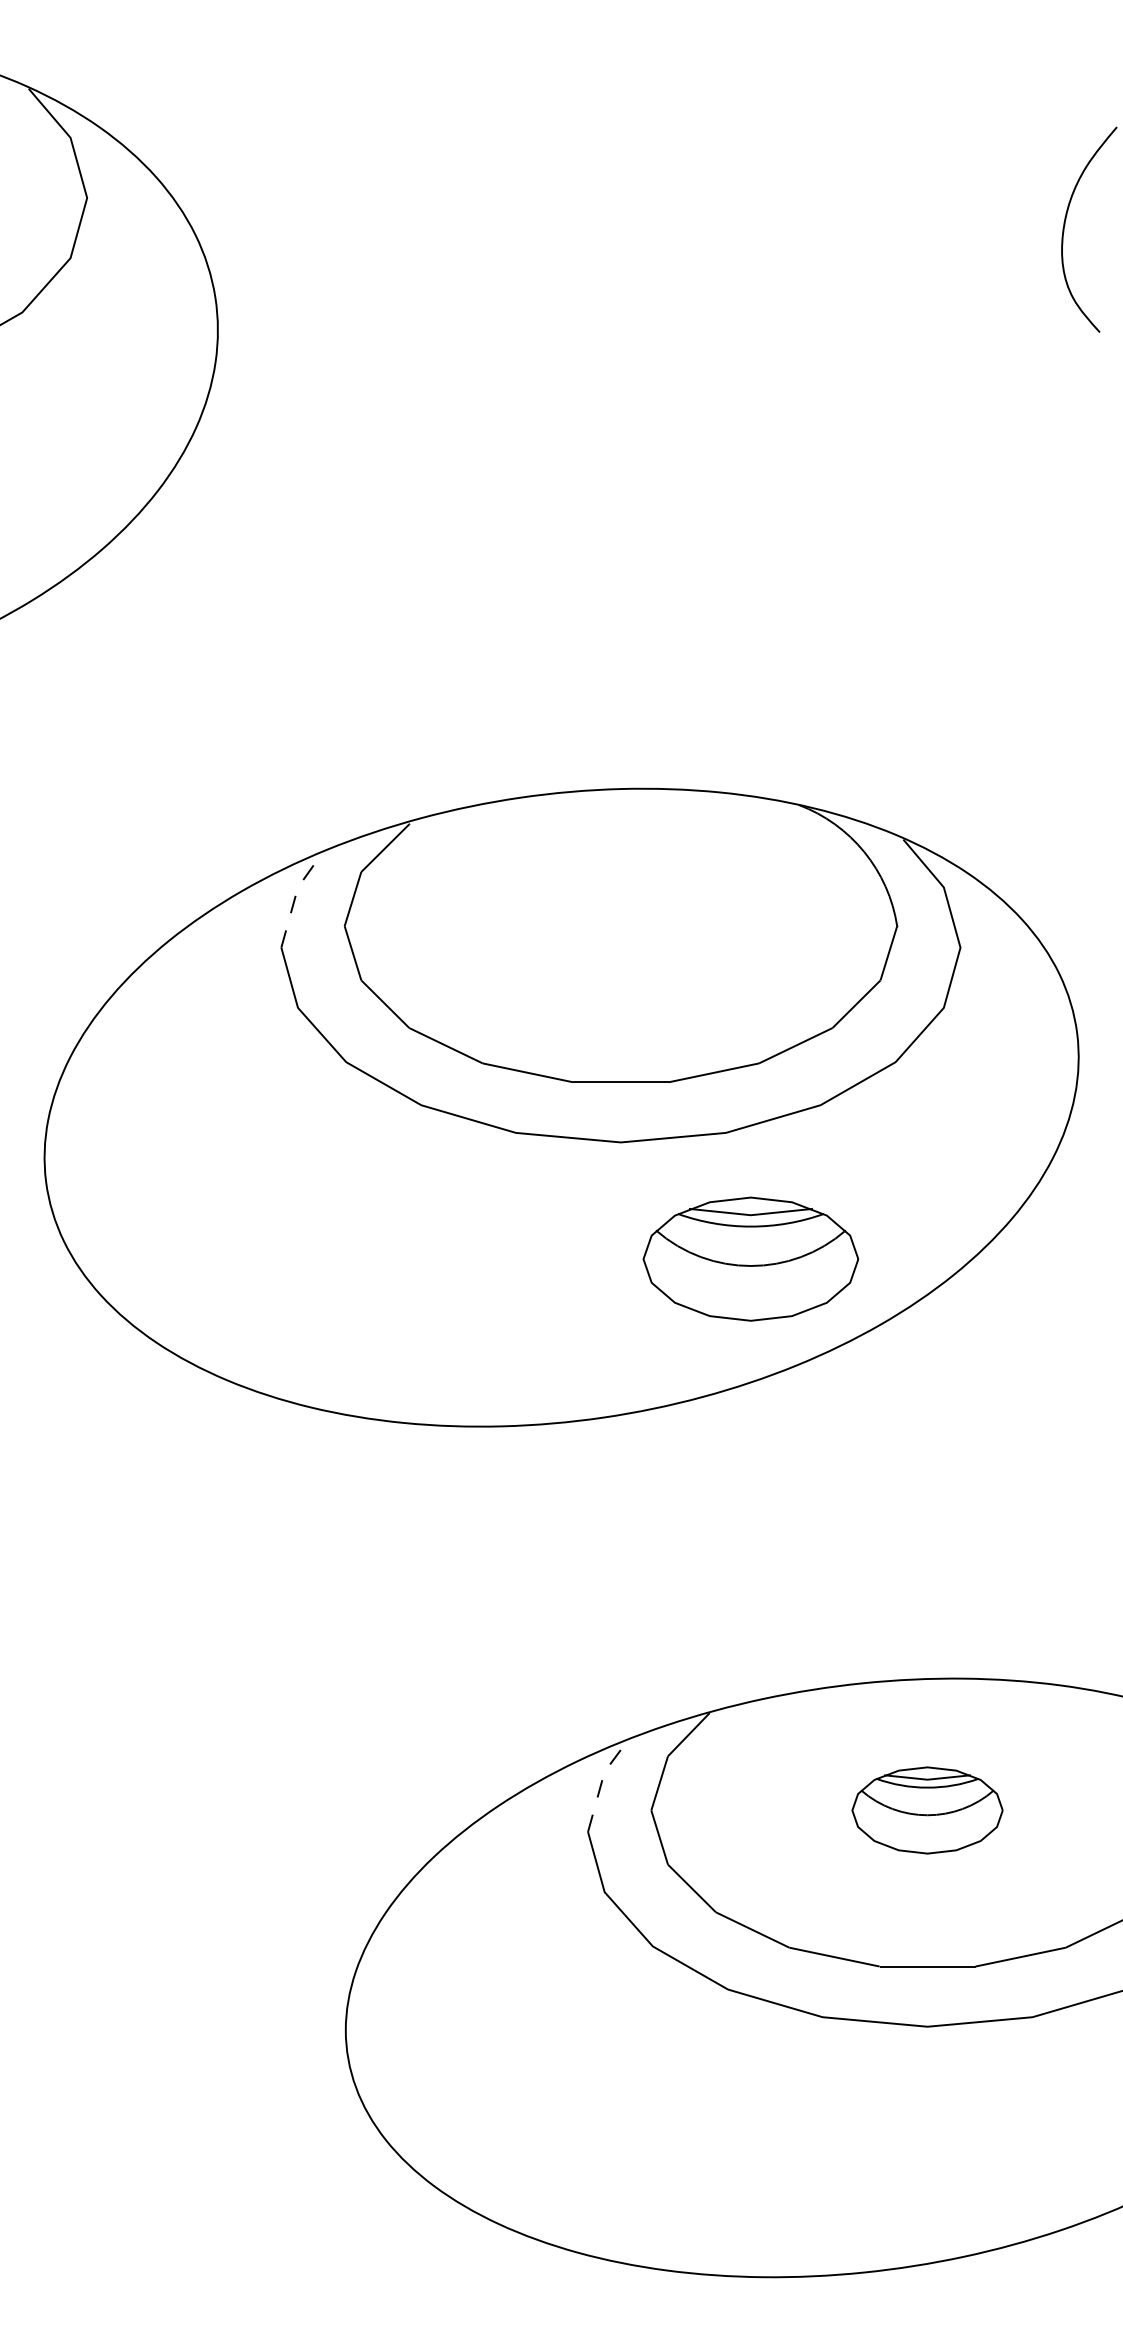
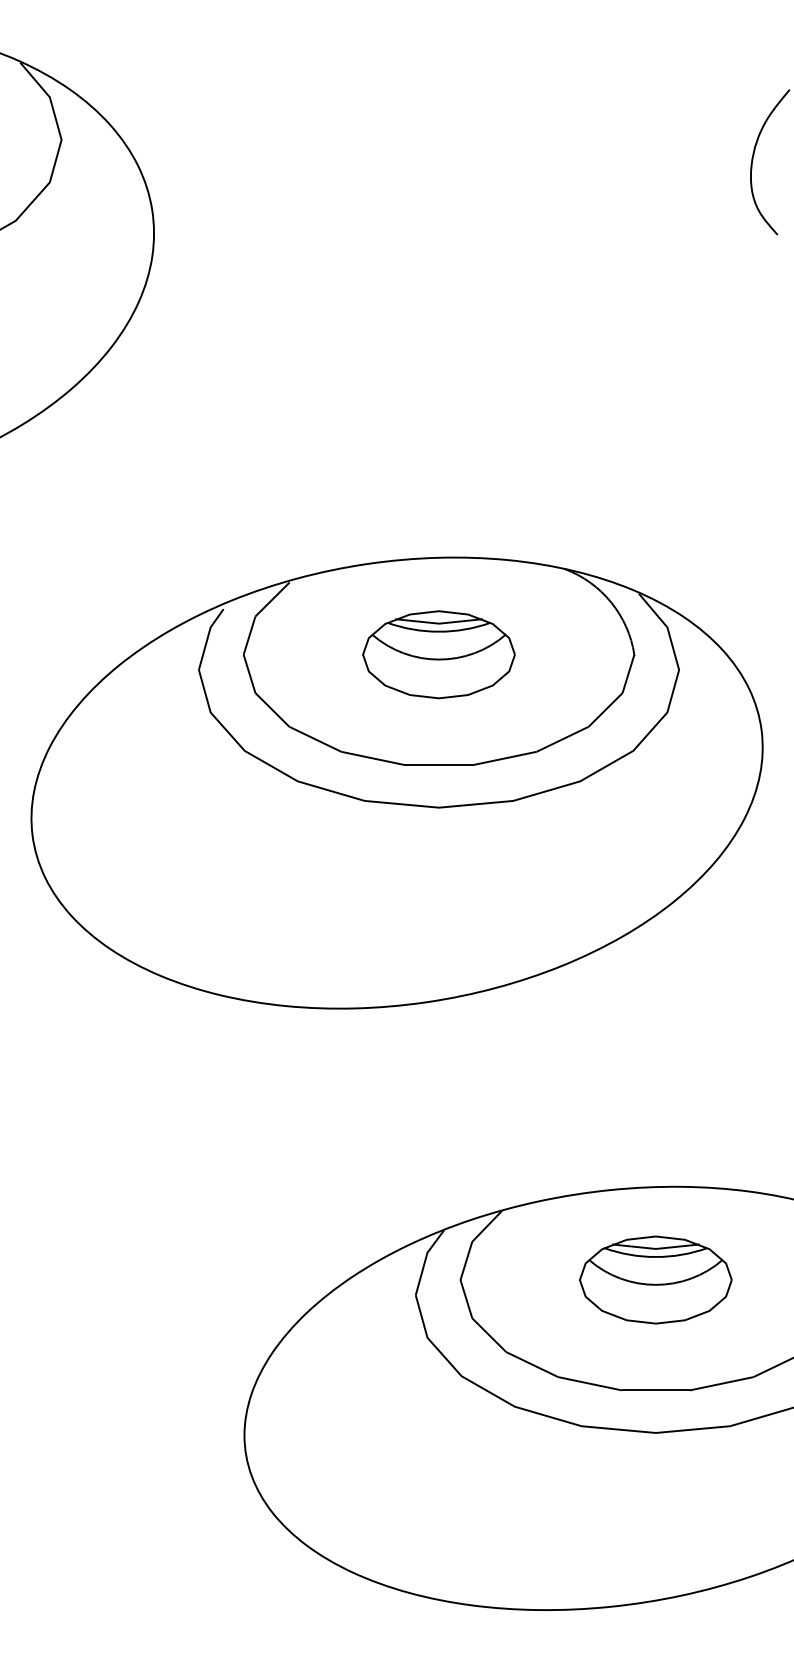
line: (294, 901) -> (208, 637), dashed -> solid
part: (750, 1258) -> (438, 654), moved
line: (601, 1782) -> (425, 1260), dashed -> solid
part: (927, 1810) -> (655, 1280), size x1.43

